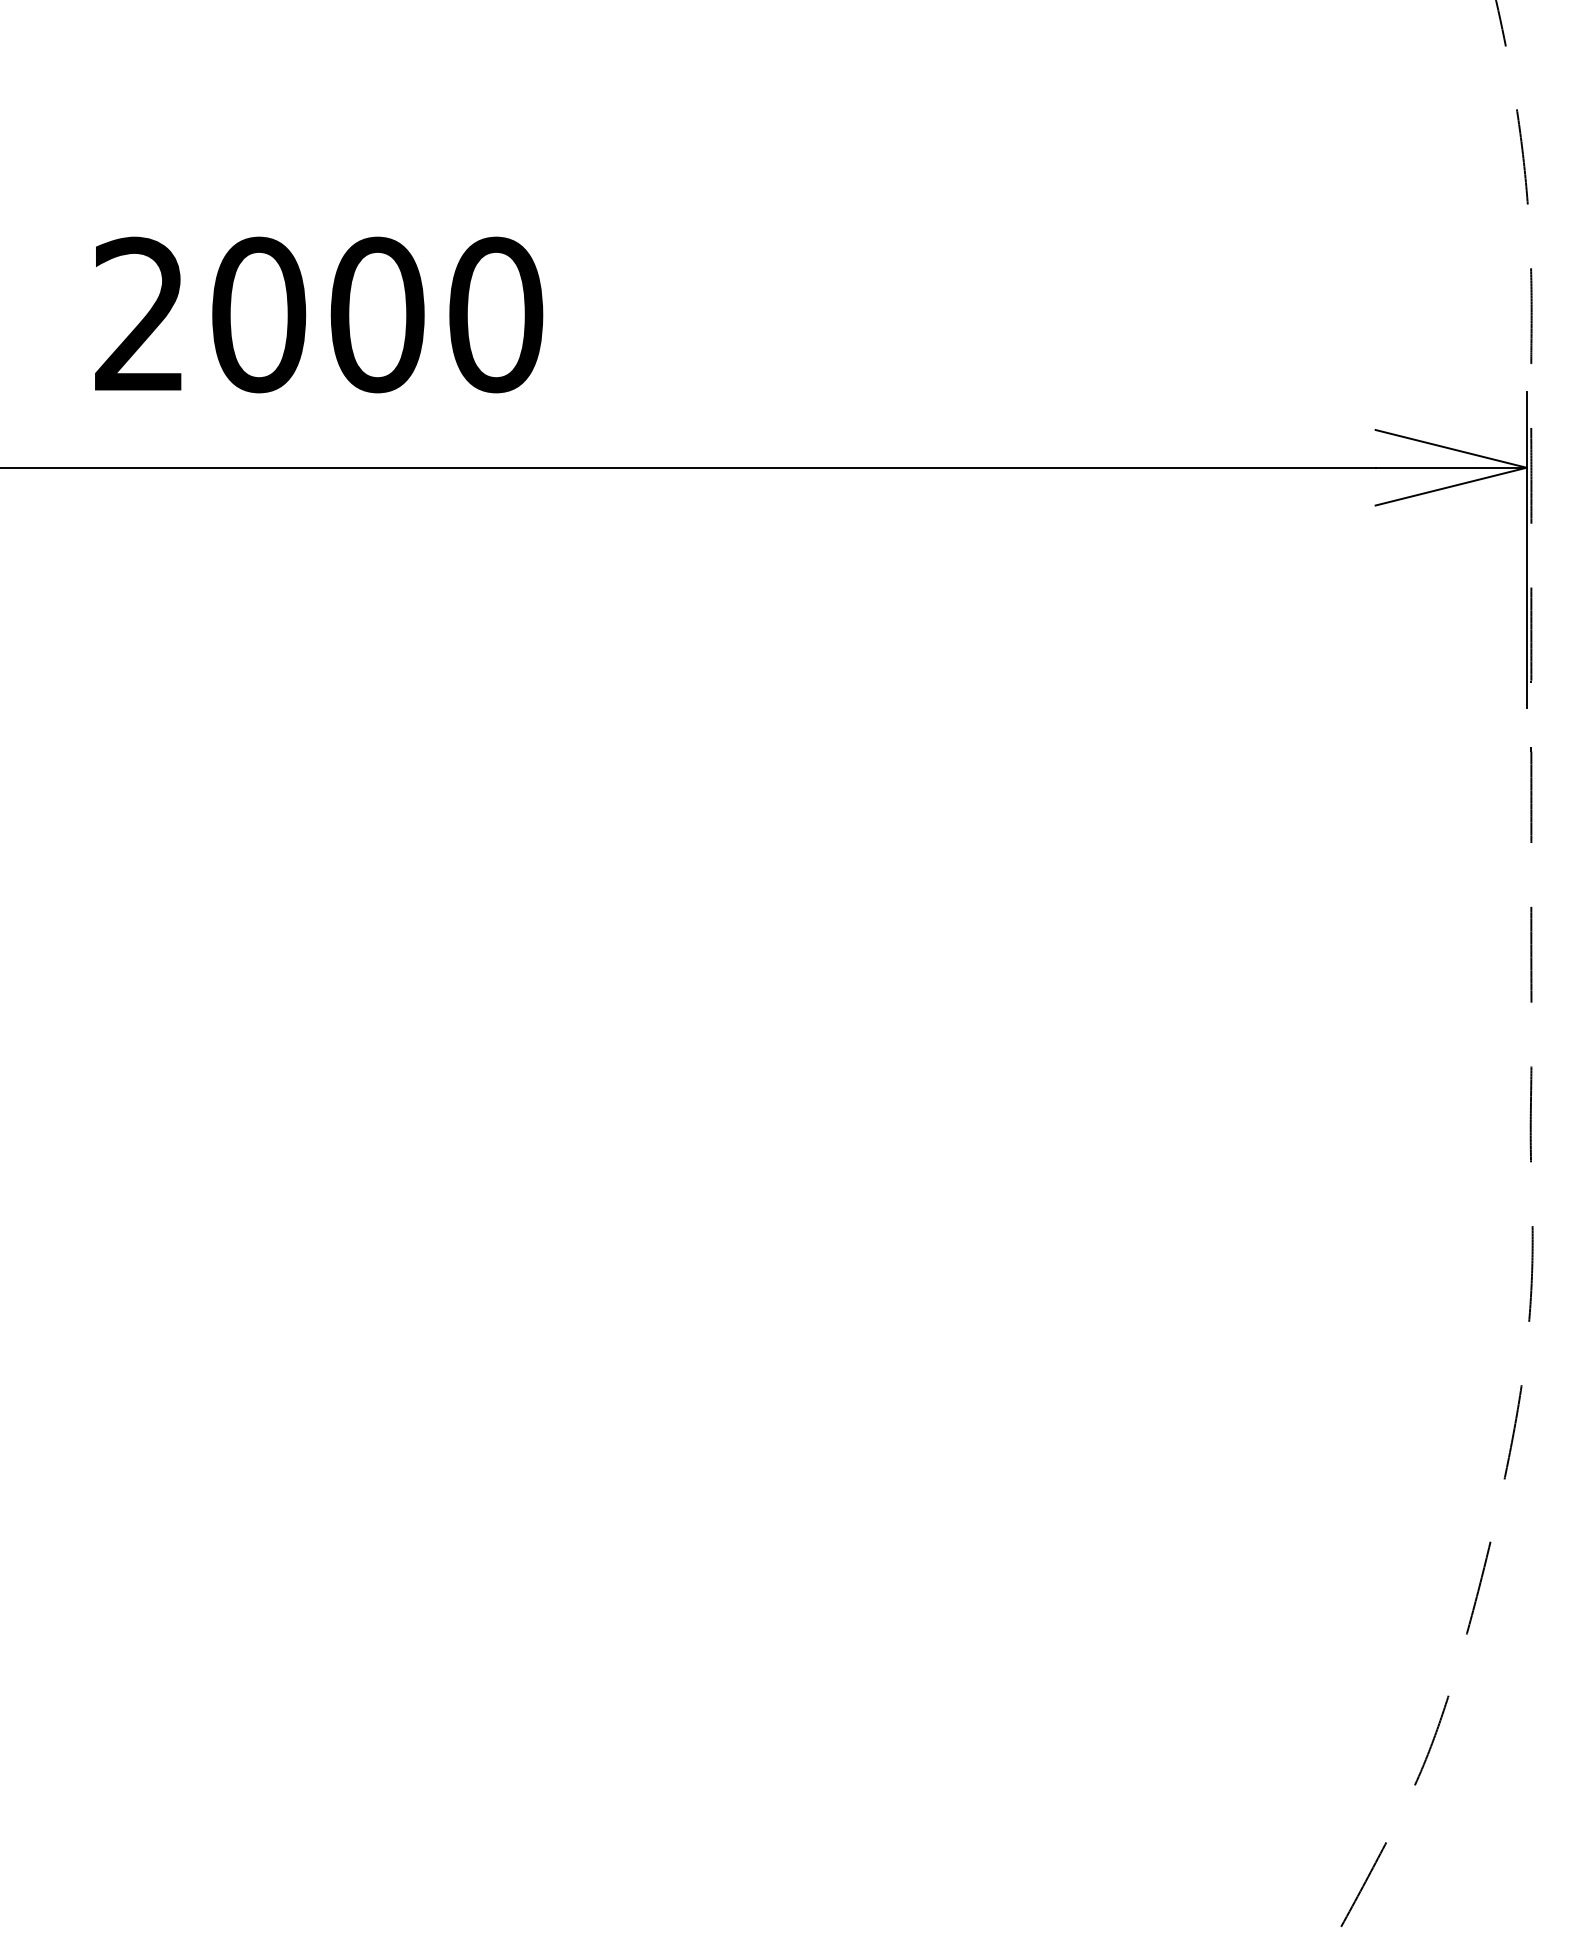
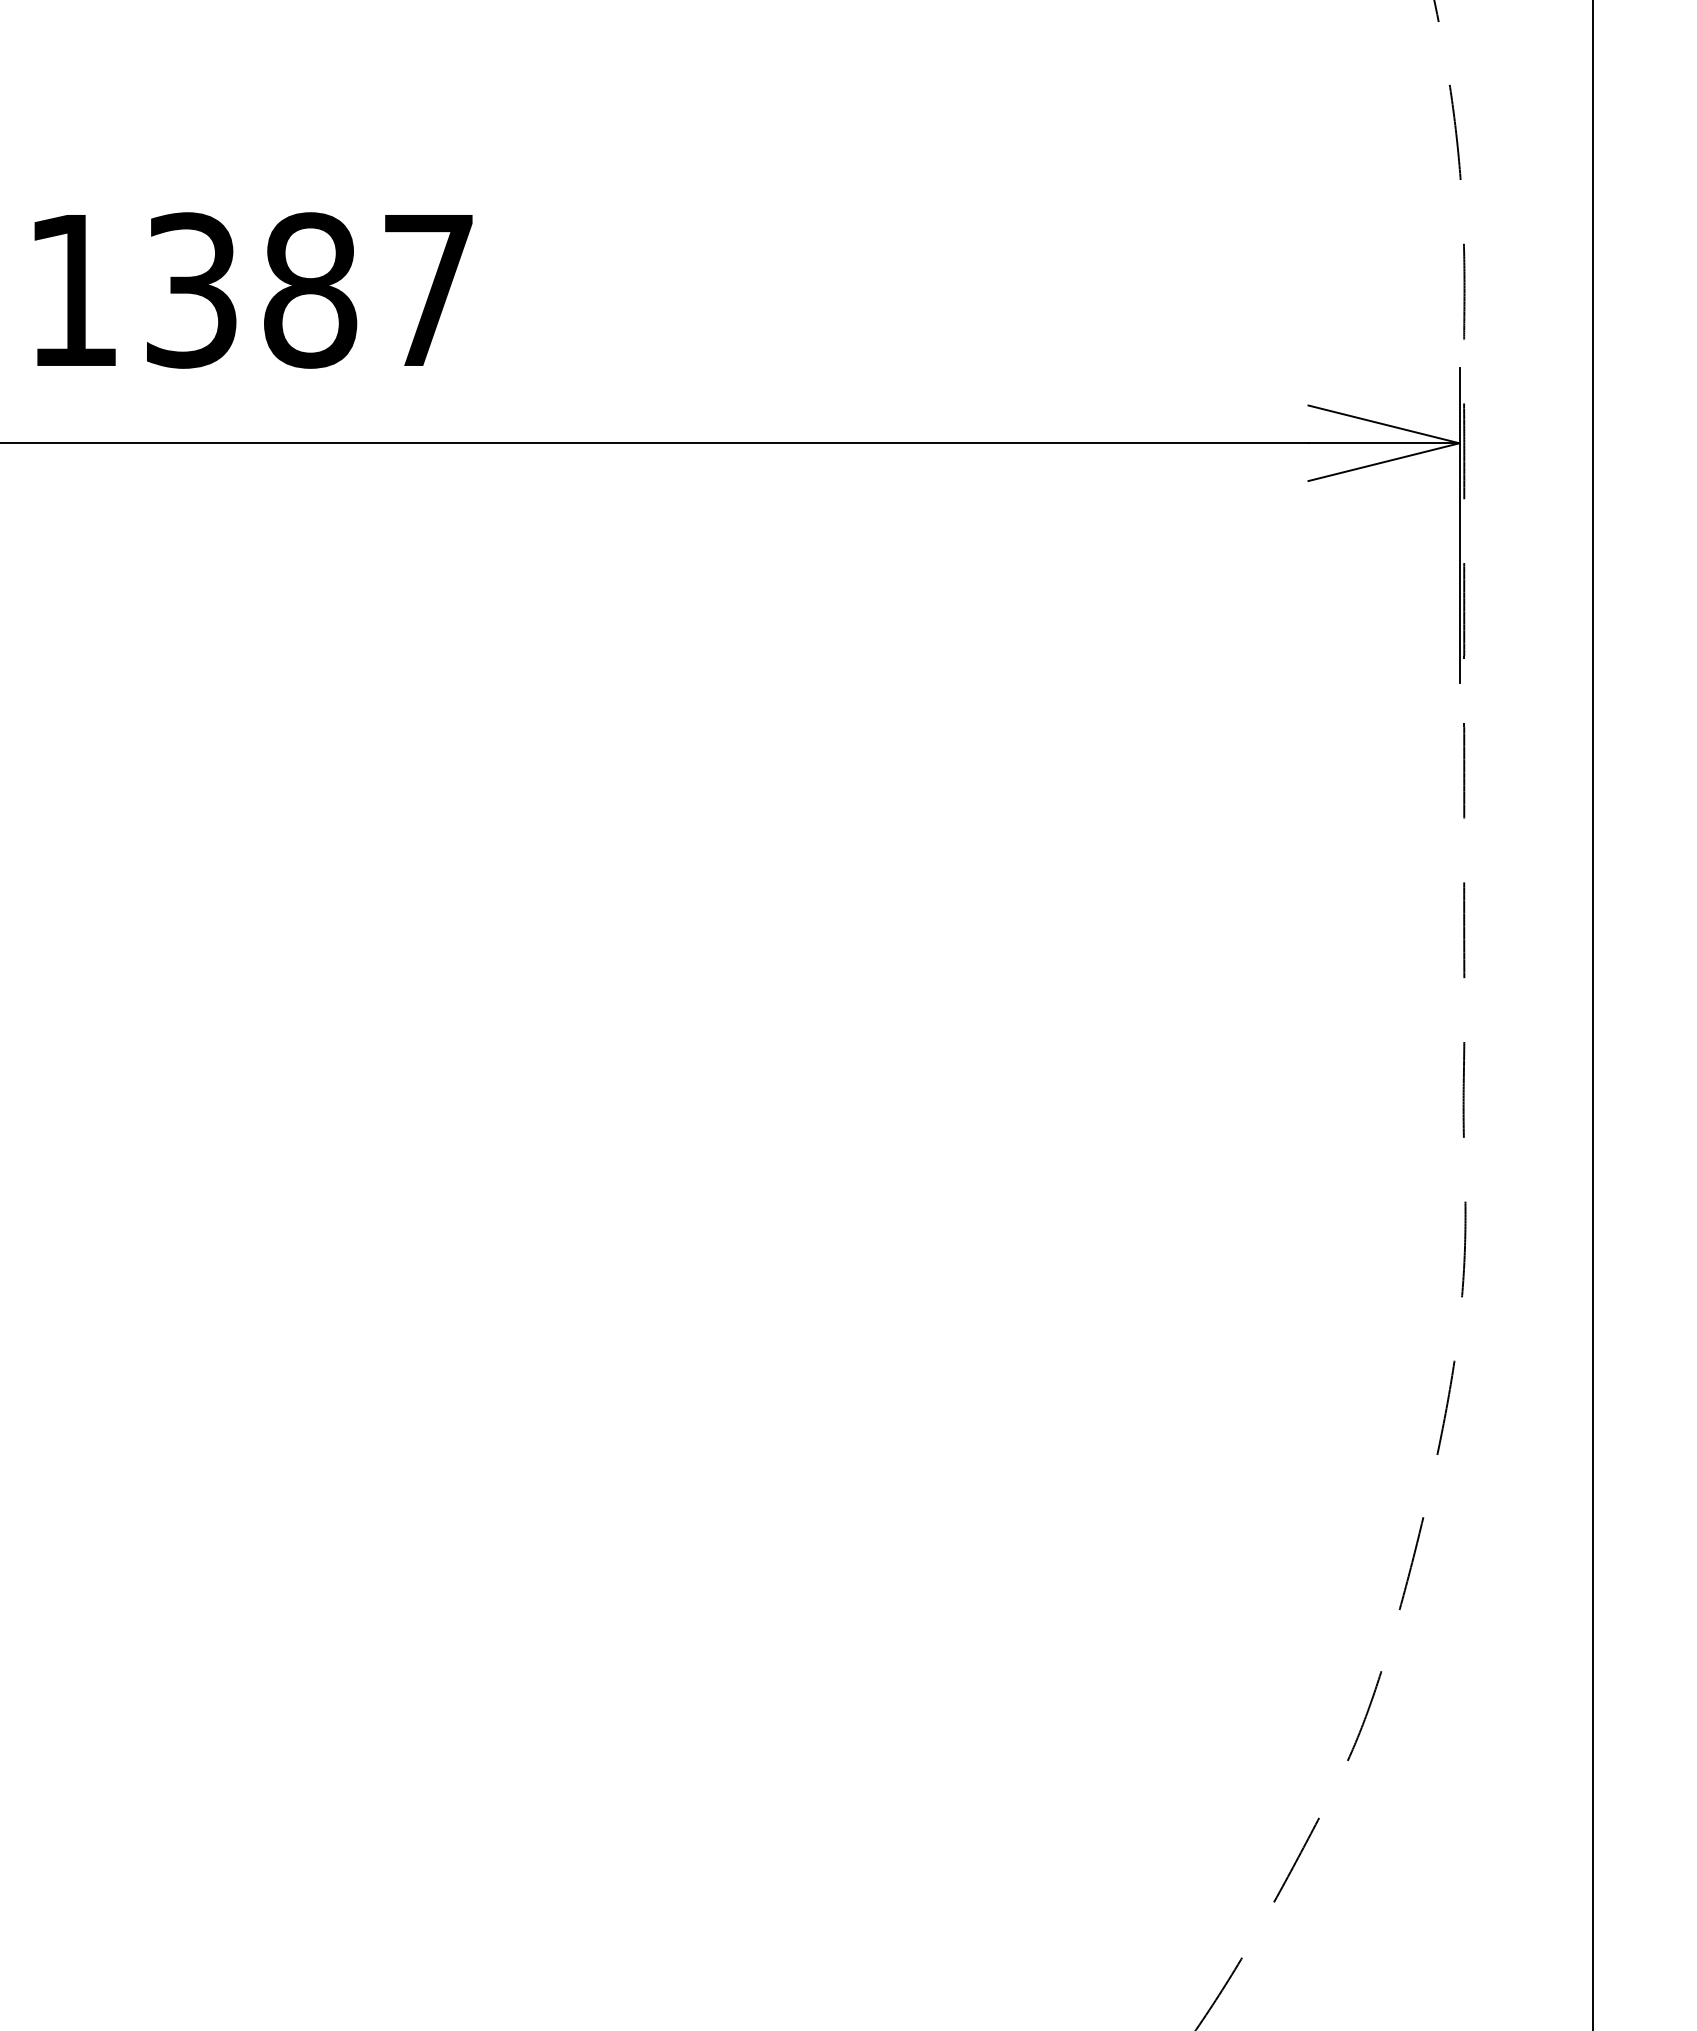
text: (319, 314) -> (252, 290), 2000 -> 1387

